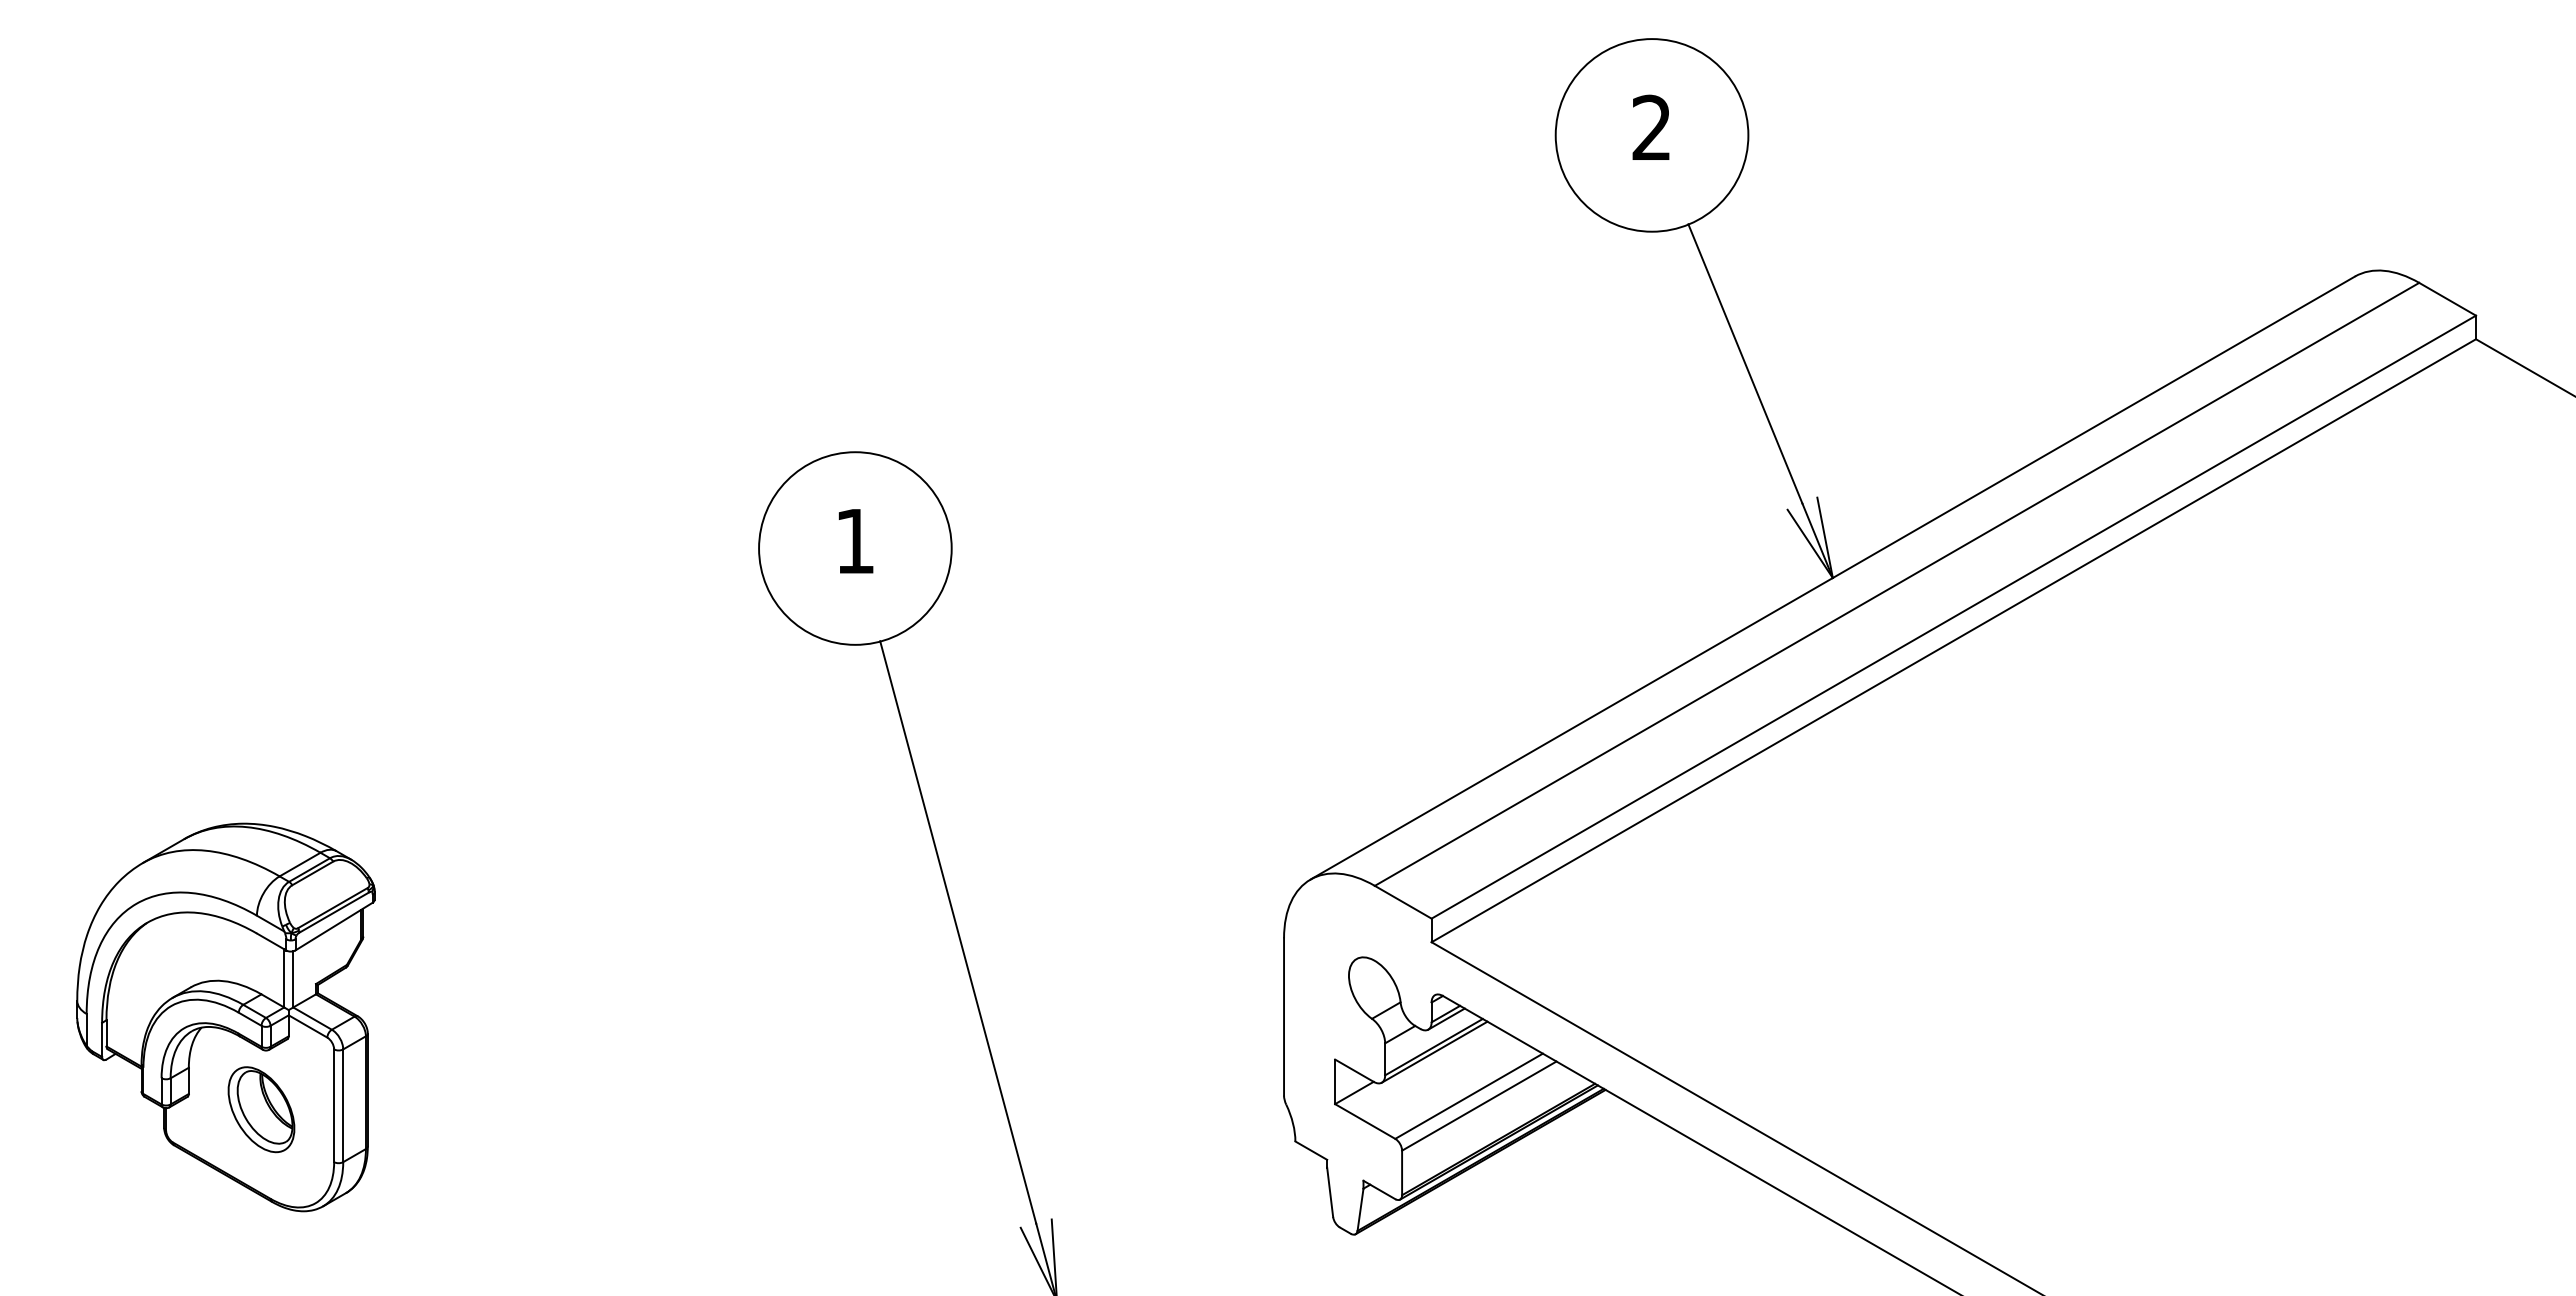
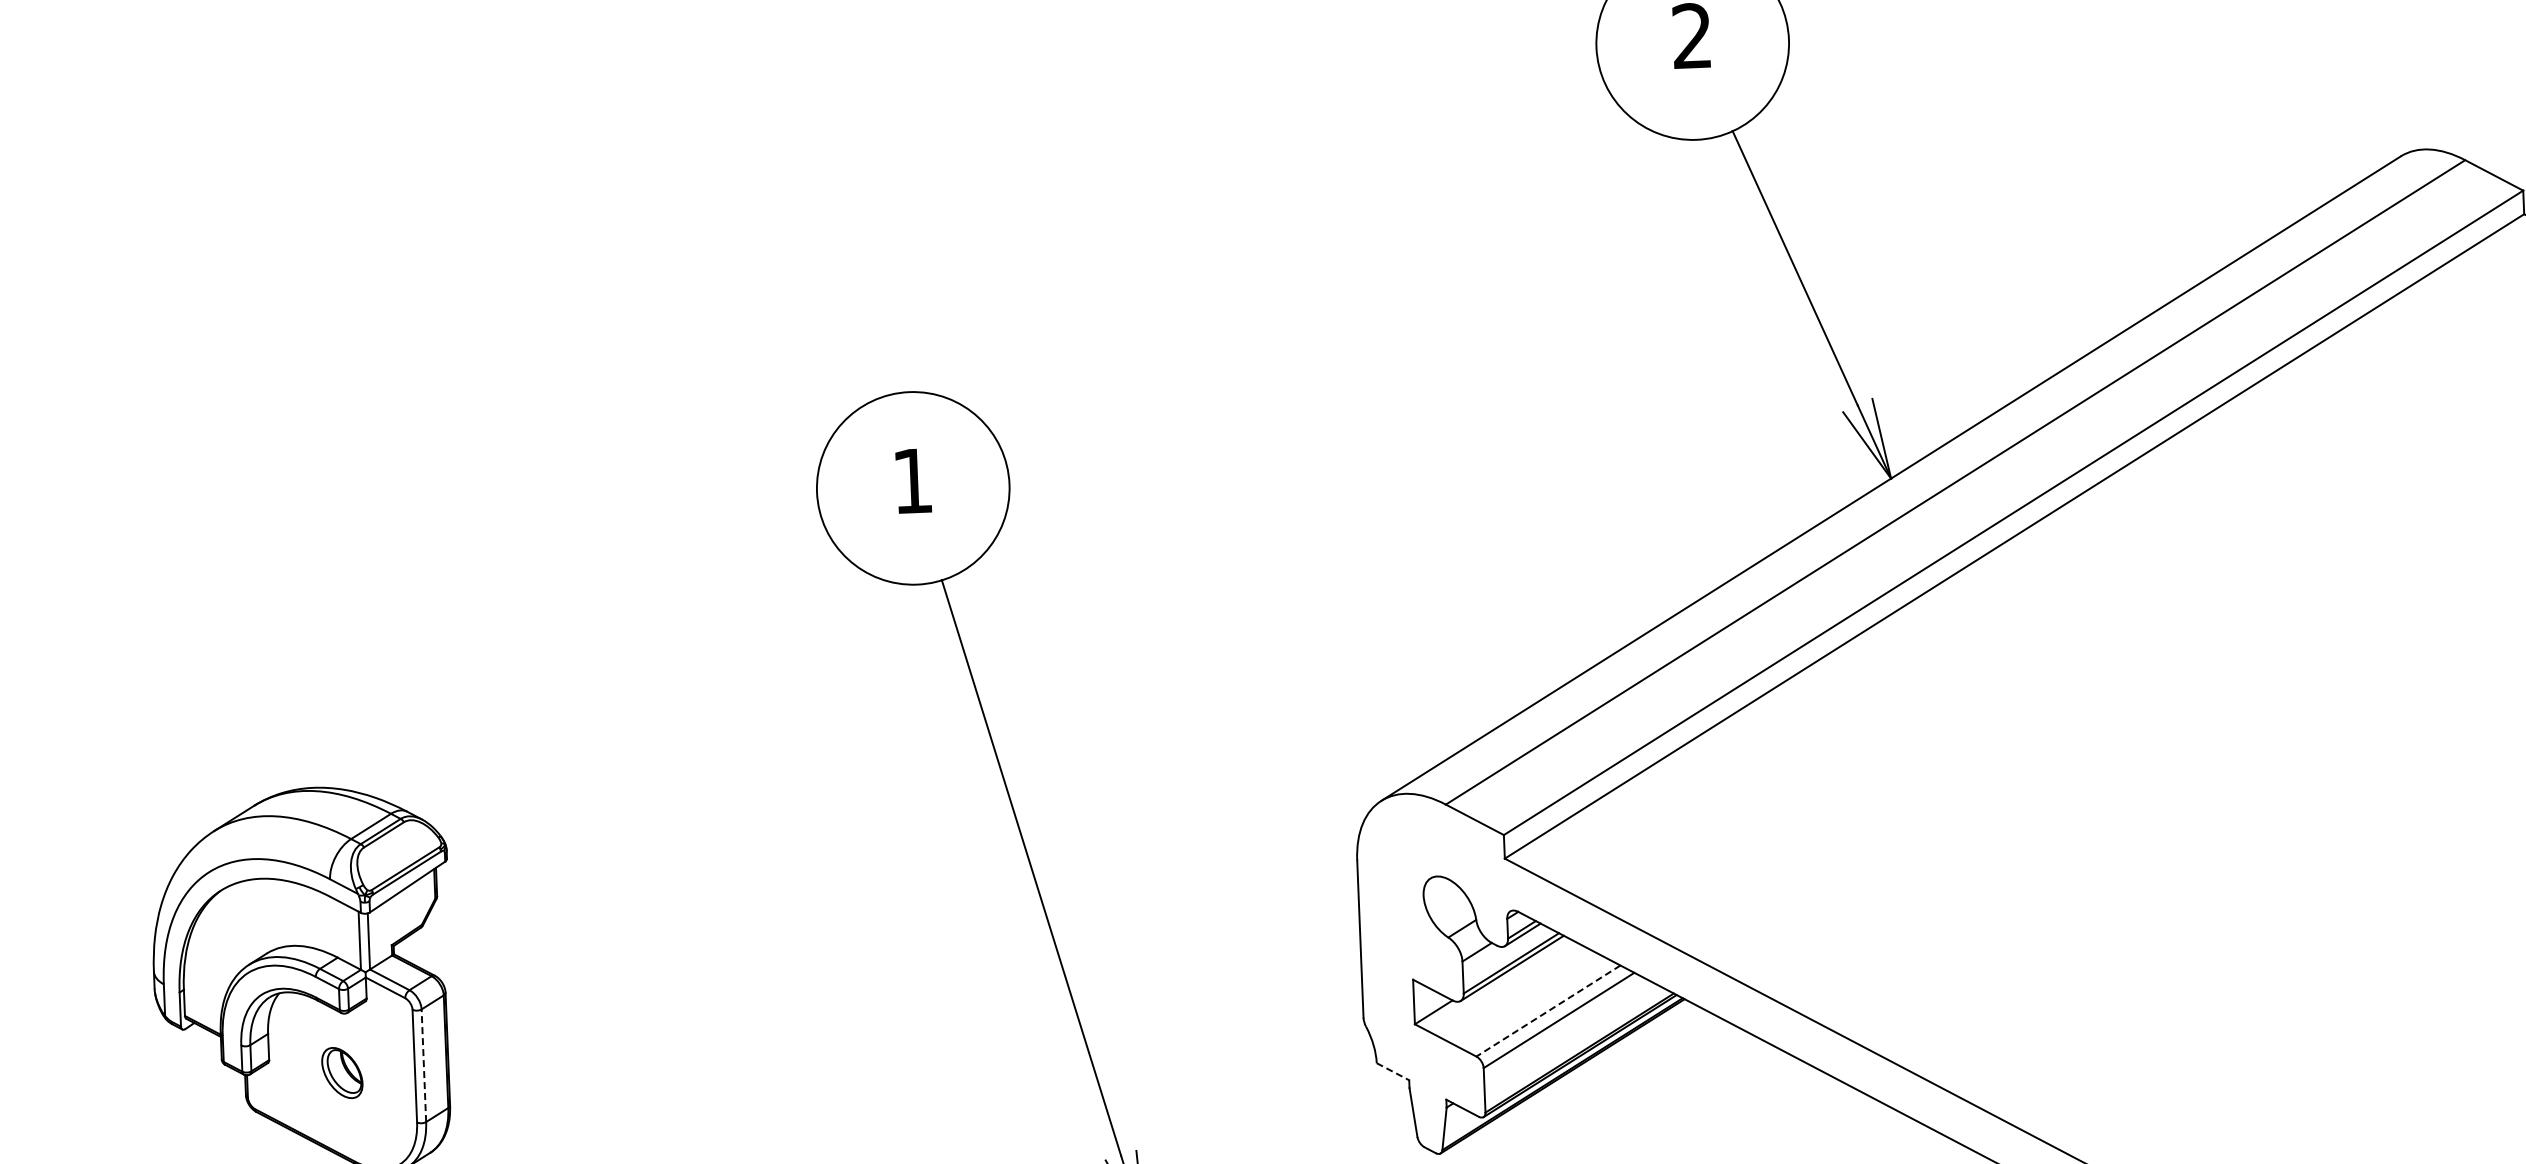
line: (1468, 1096) -> (1547, 1011), solid -> dashed
line: (343, 1105) -> (424, 1065), solid -> dashed
part: (261, 1109) -> (342, 1072), size x0.6
line: (1311, 1150) -> (1393, 1071), solid -> dashed

